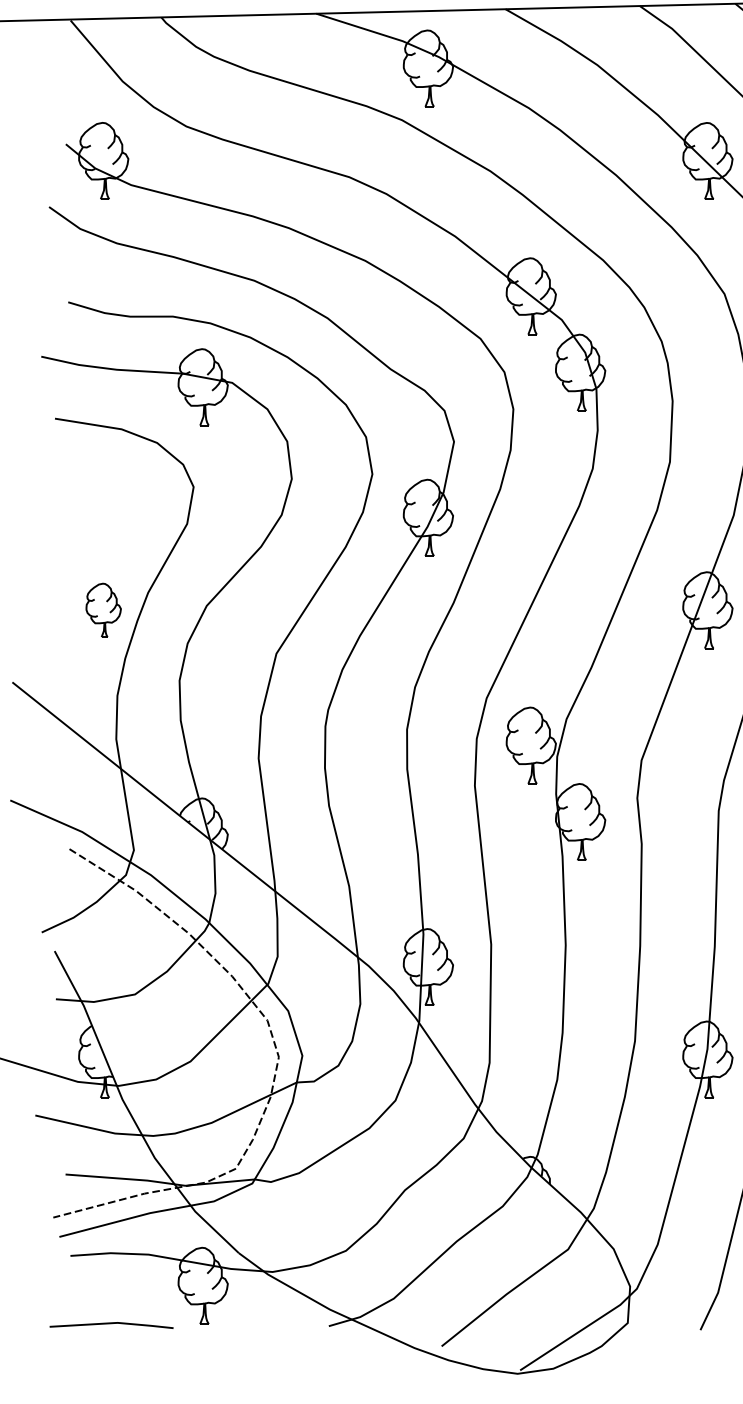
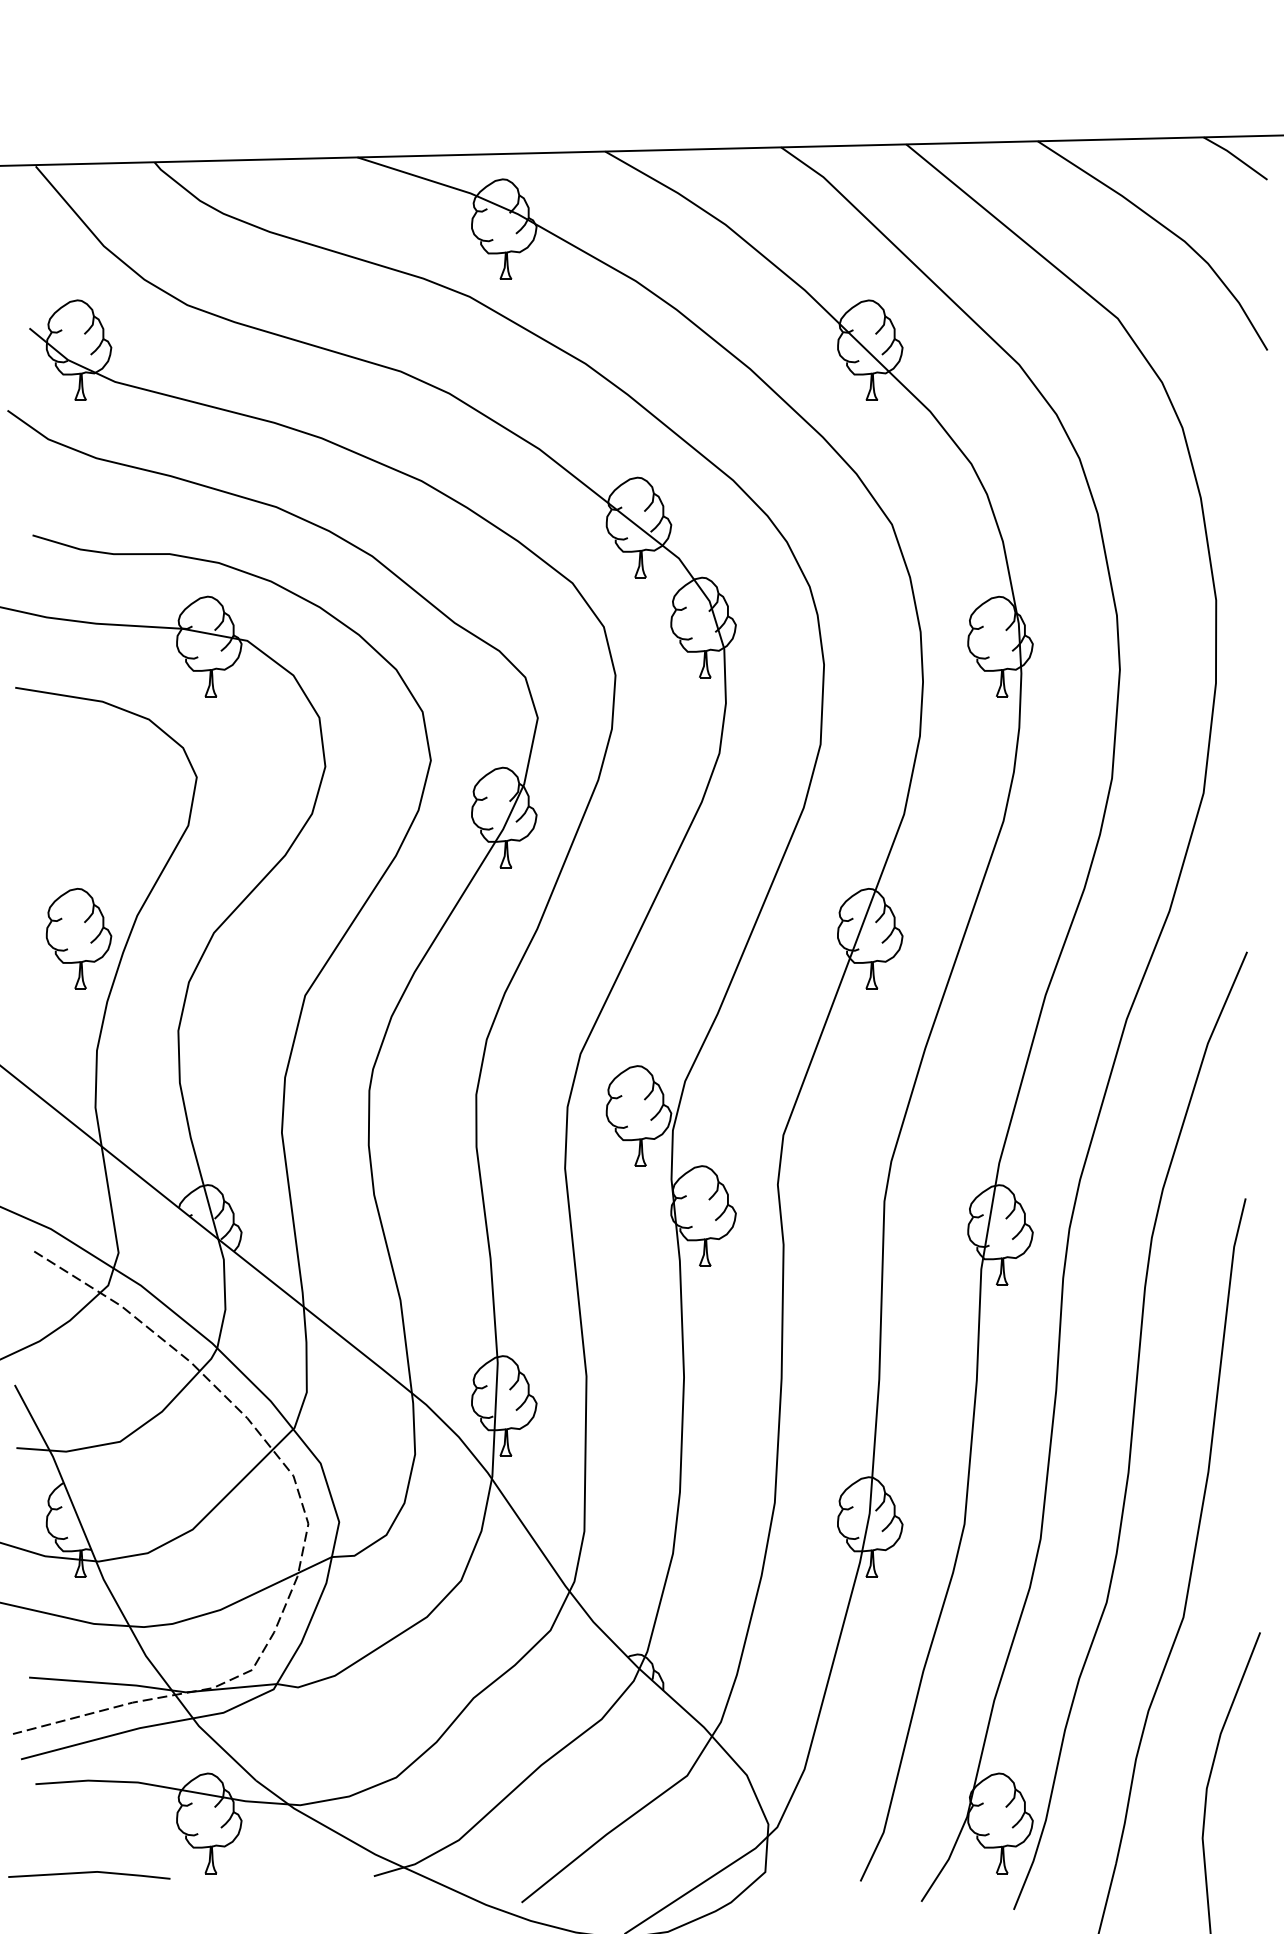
part: (103, 610) -> (78, 938), size x1.43

